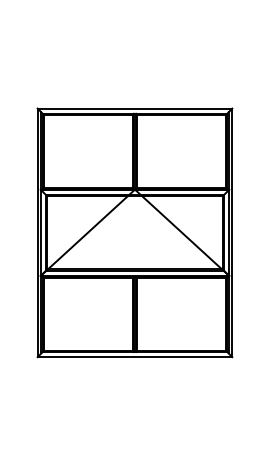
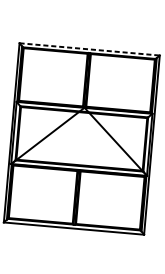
line: (135, 108) -> (90, 49), solid -> dashed

